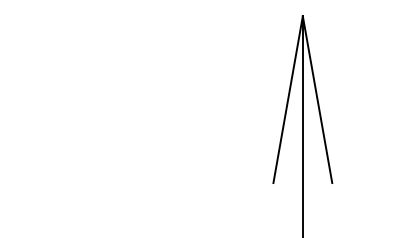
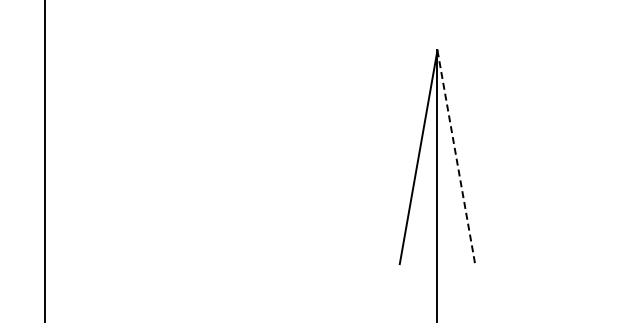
line: (317, 99) -> (456, 157), solid -> dashed

